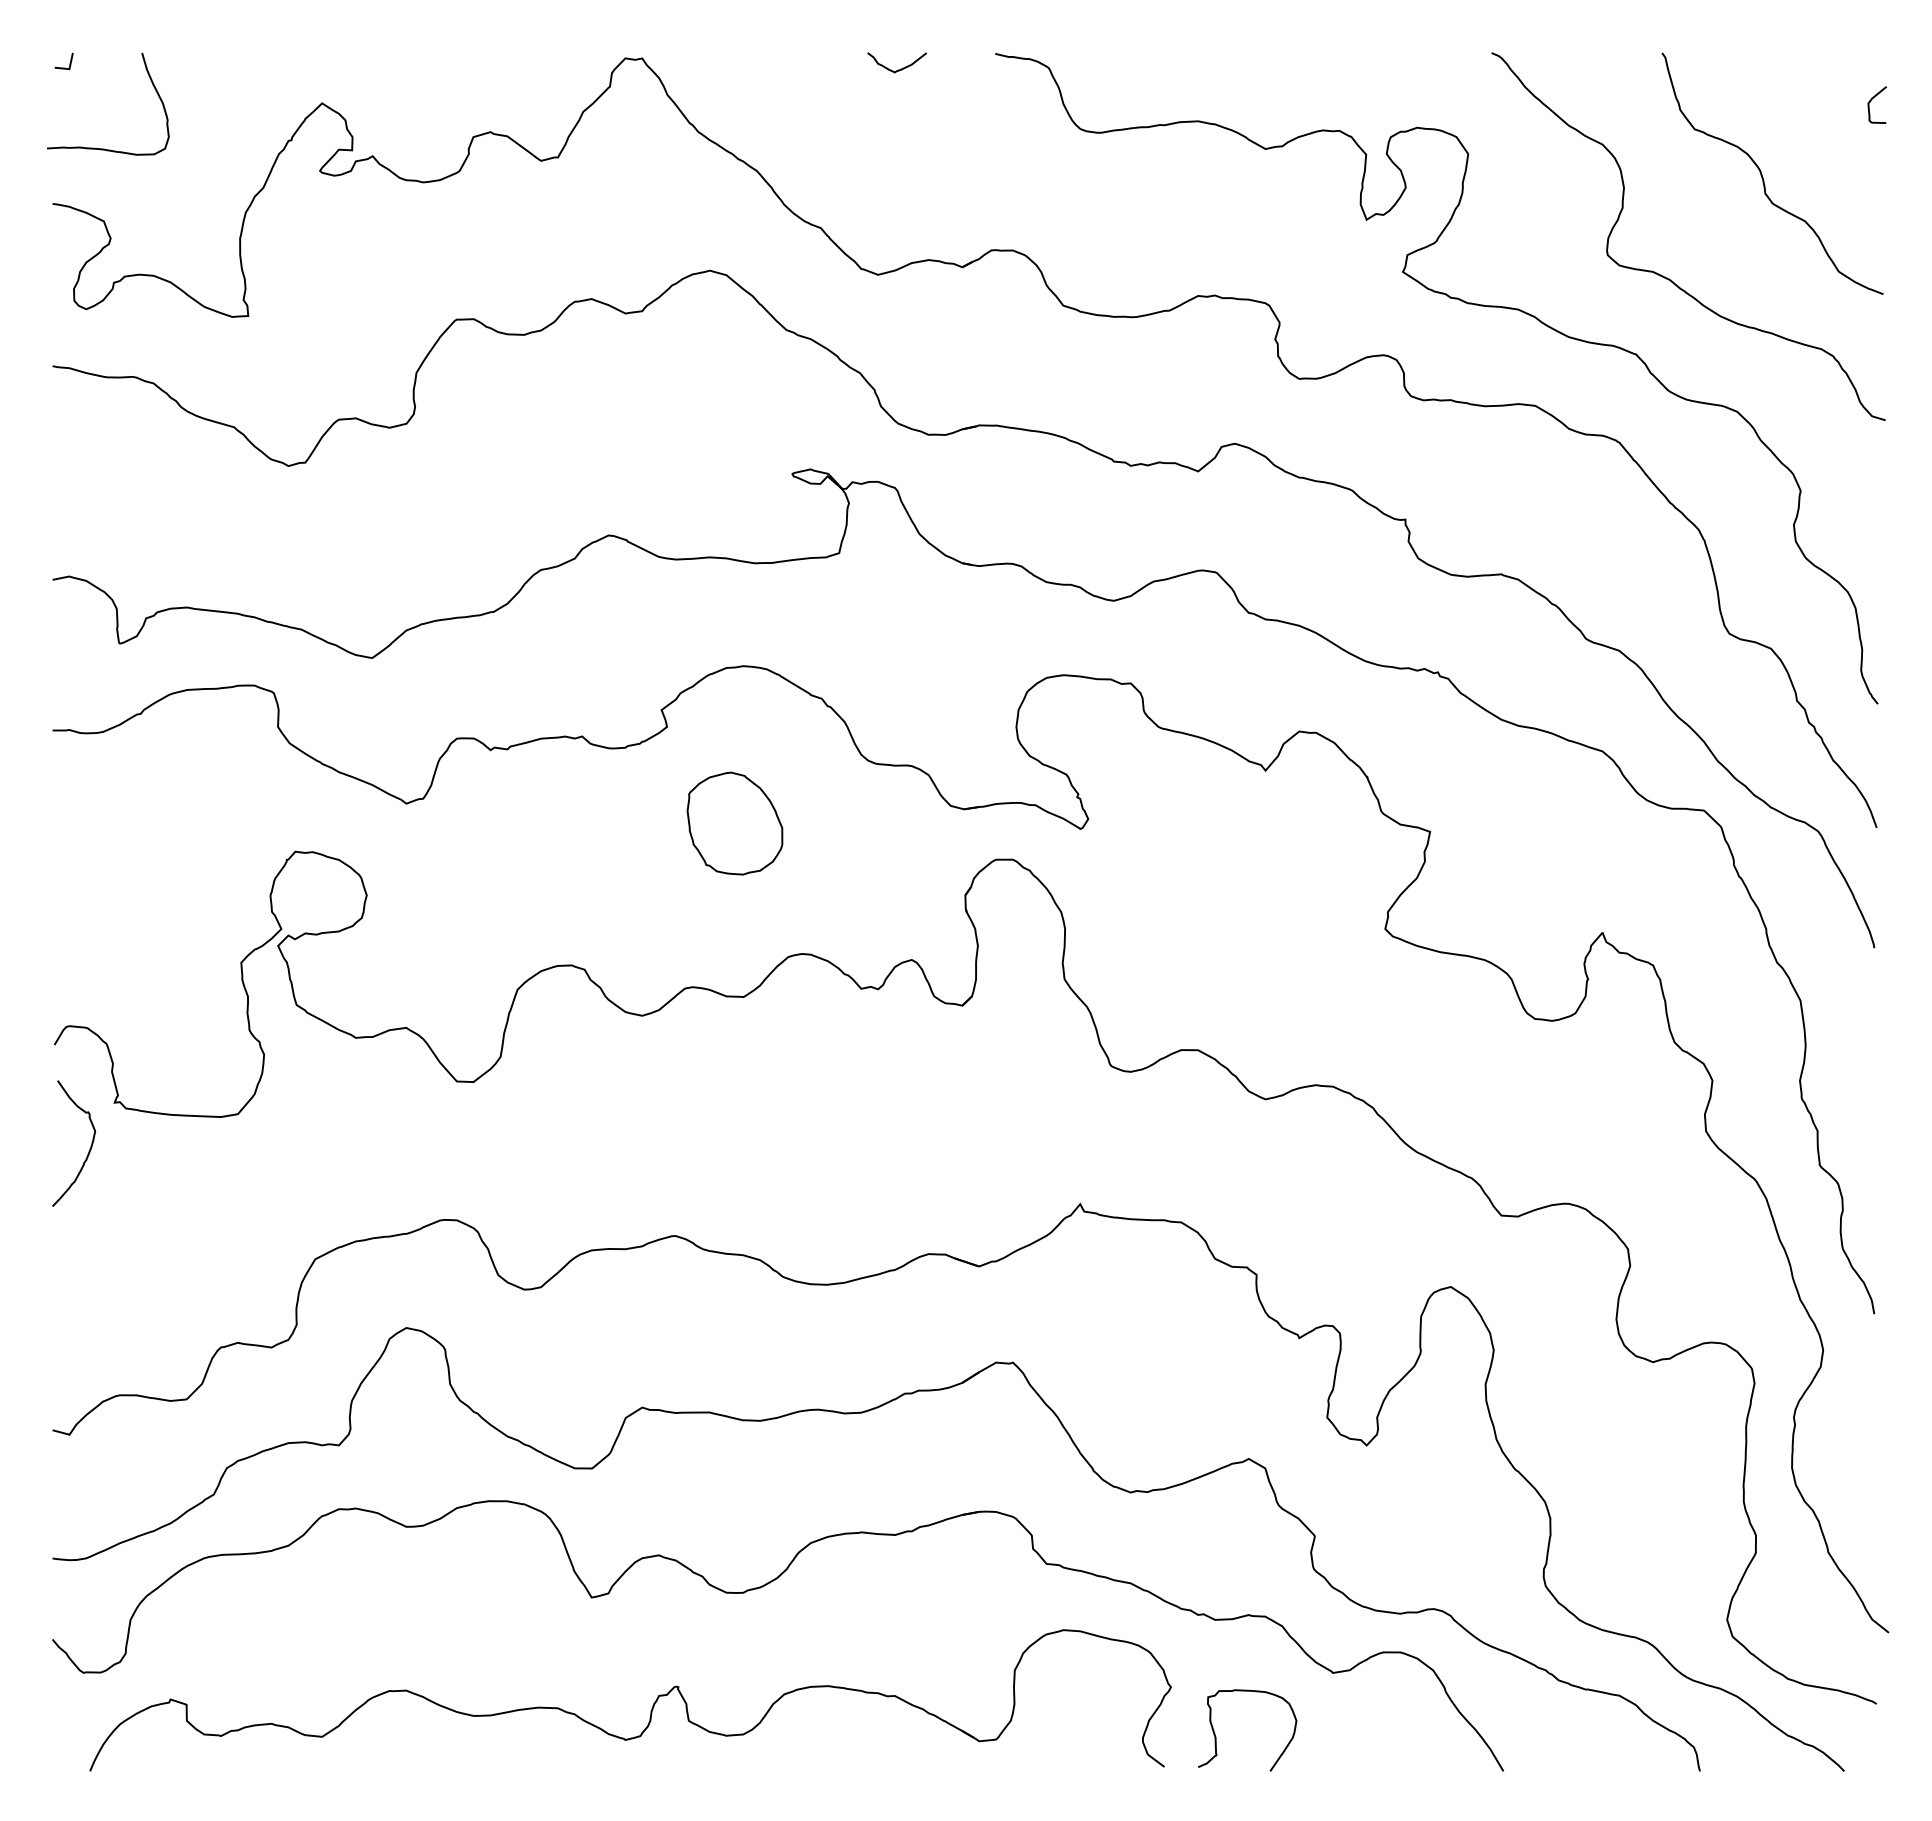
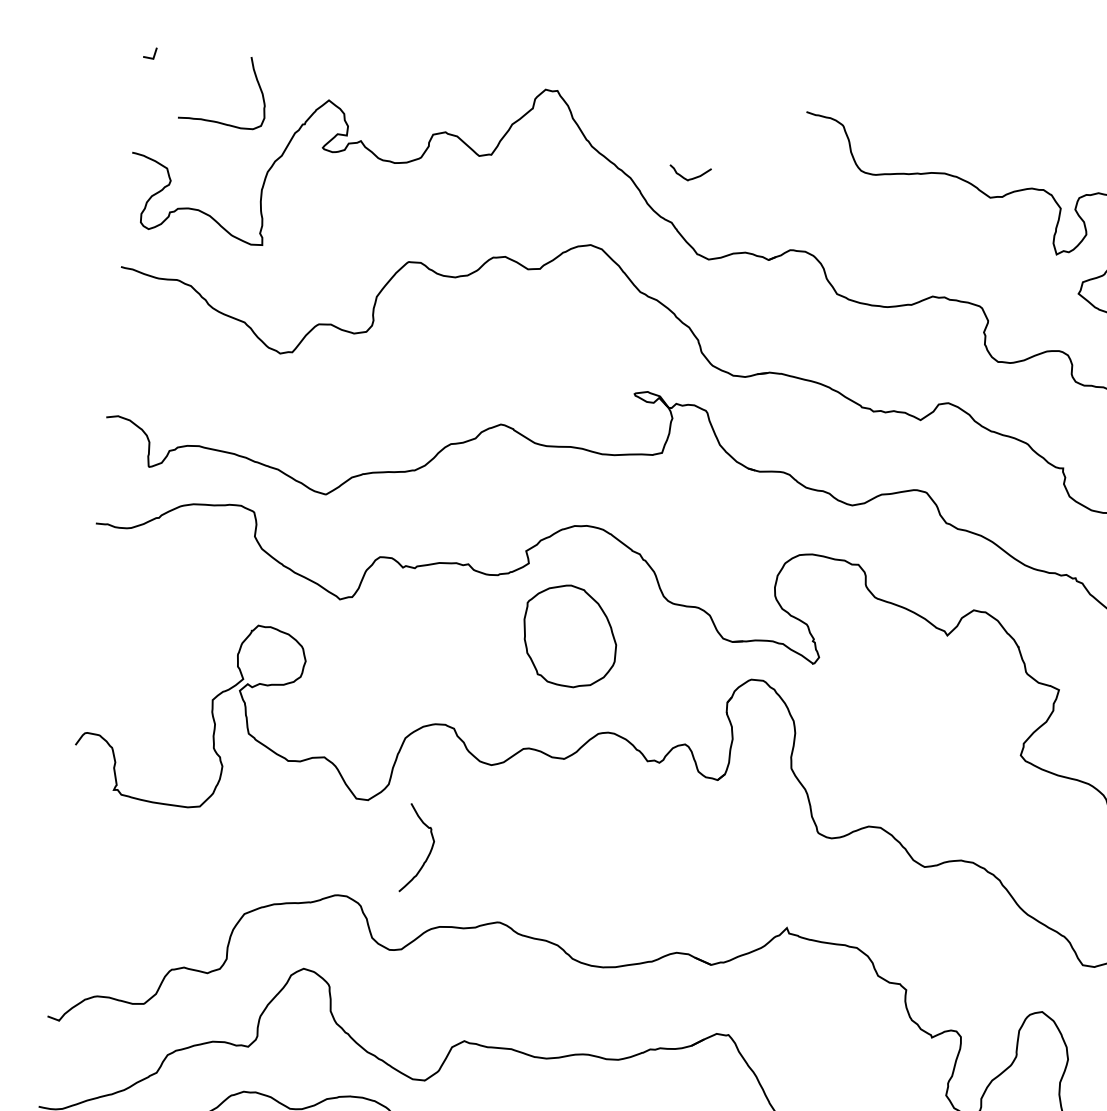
curve: (898, 69) -> (690, 178), moved
curve: (104, 148) -> (218, 121), moved
part: (734, 823) -> (569, 636), size x1.4
curve: (90, 1145) -> (429, 851), moved

